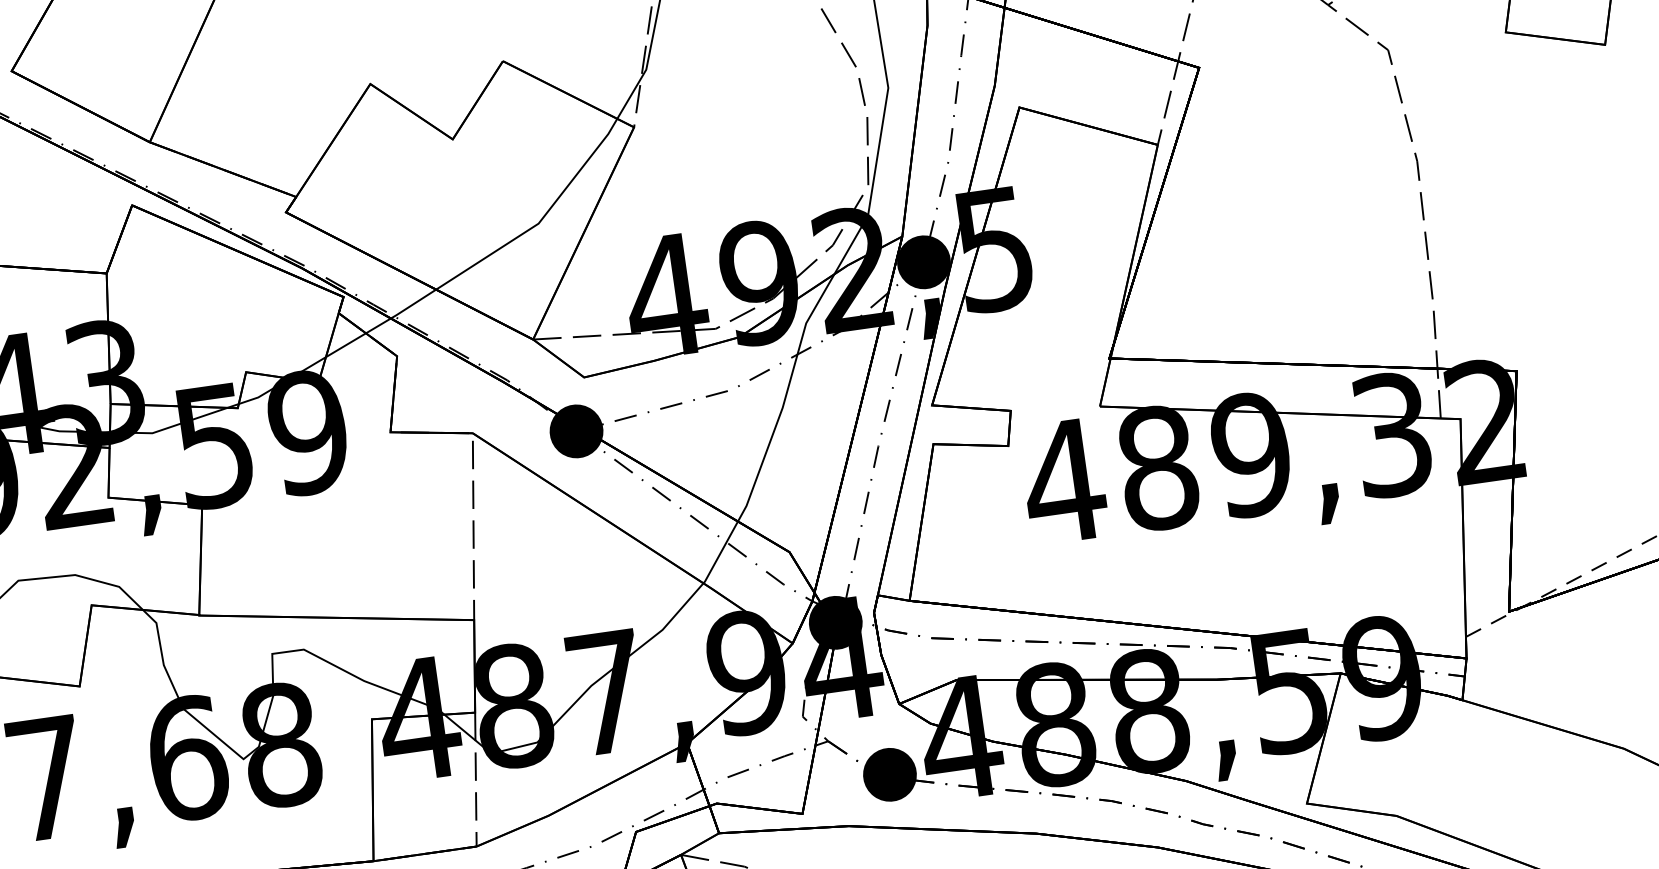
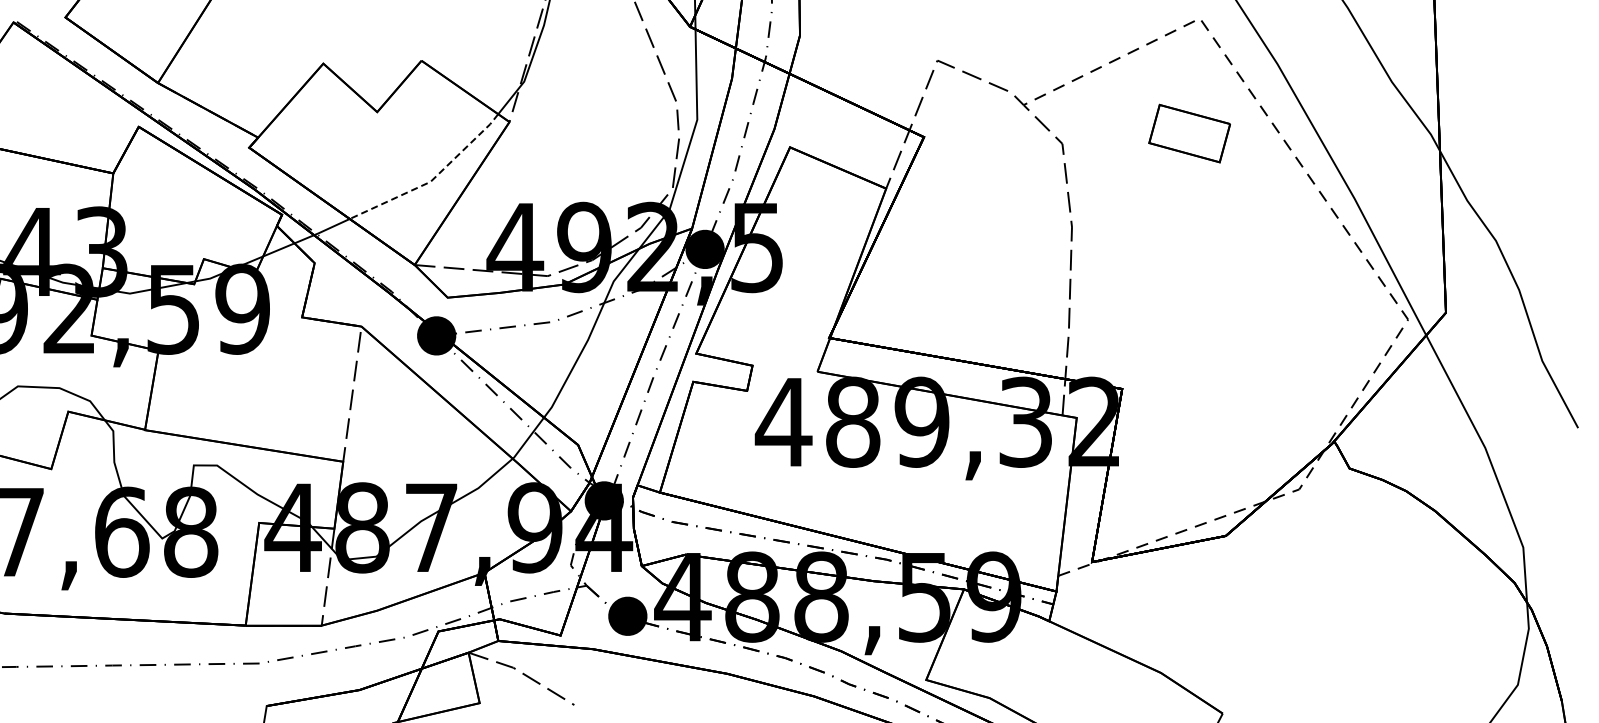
line: (540, 220) -> (432, 179), solid -> dashed

